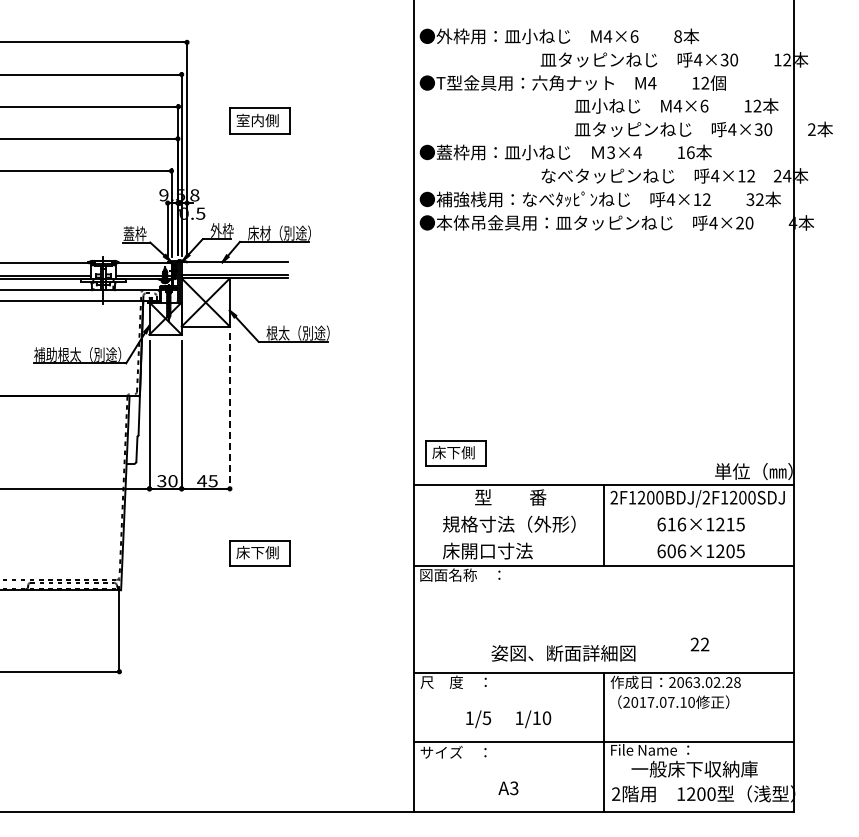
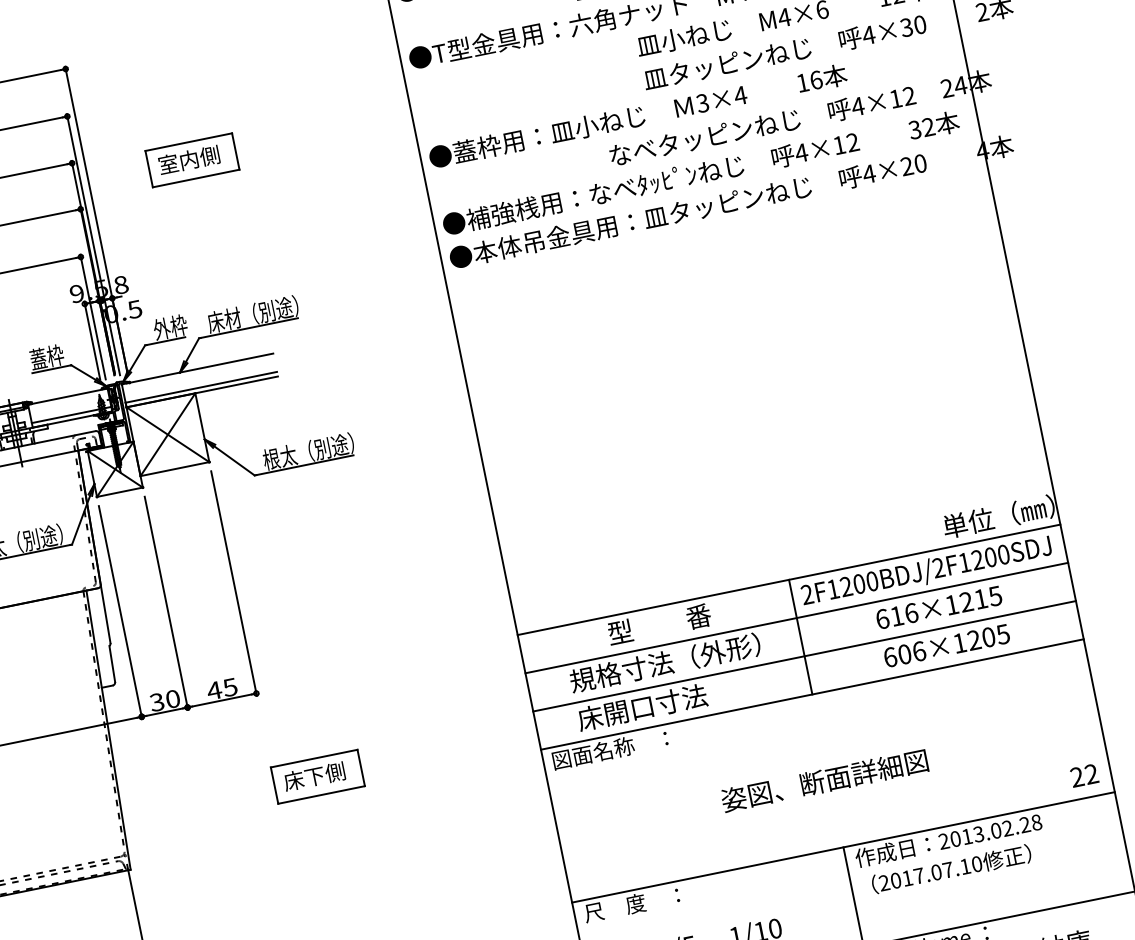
line: (229, 411) -> (233, 583), dashed -> solid
part: (455, 453) -> (568, 577), removed
line: (603, 512) -> (796, 618), added
line: (603, 538) -> (803, 655), added
text: (699, 644) -> (1083, 775), moved
text: (563, 653) -> (824, 780), moved
text: (688, 682) -> (966, 836), 2063.02.28 -> 2013.02.28

